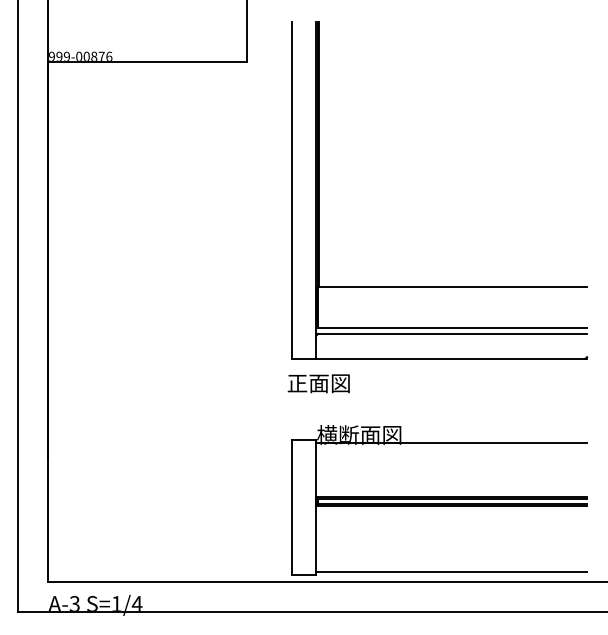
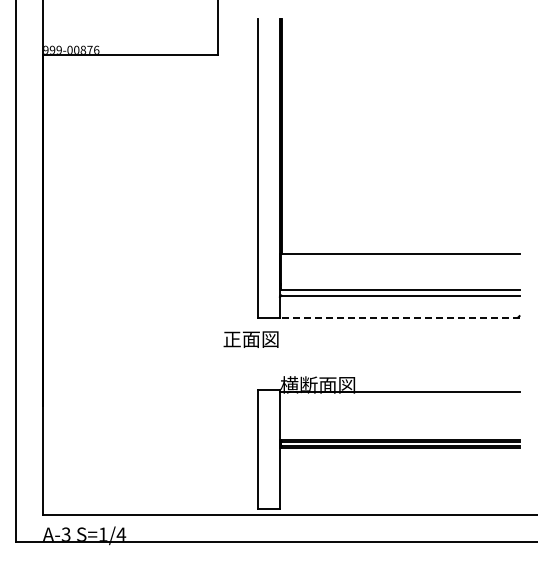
line: (451, 358) -> (399, 317), solid -> dashed
text: (318, 383) -> (250, 339), moved
line: (451, 572) -> (399, 506), removed

